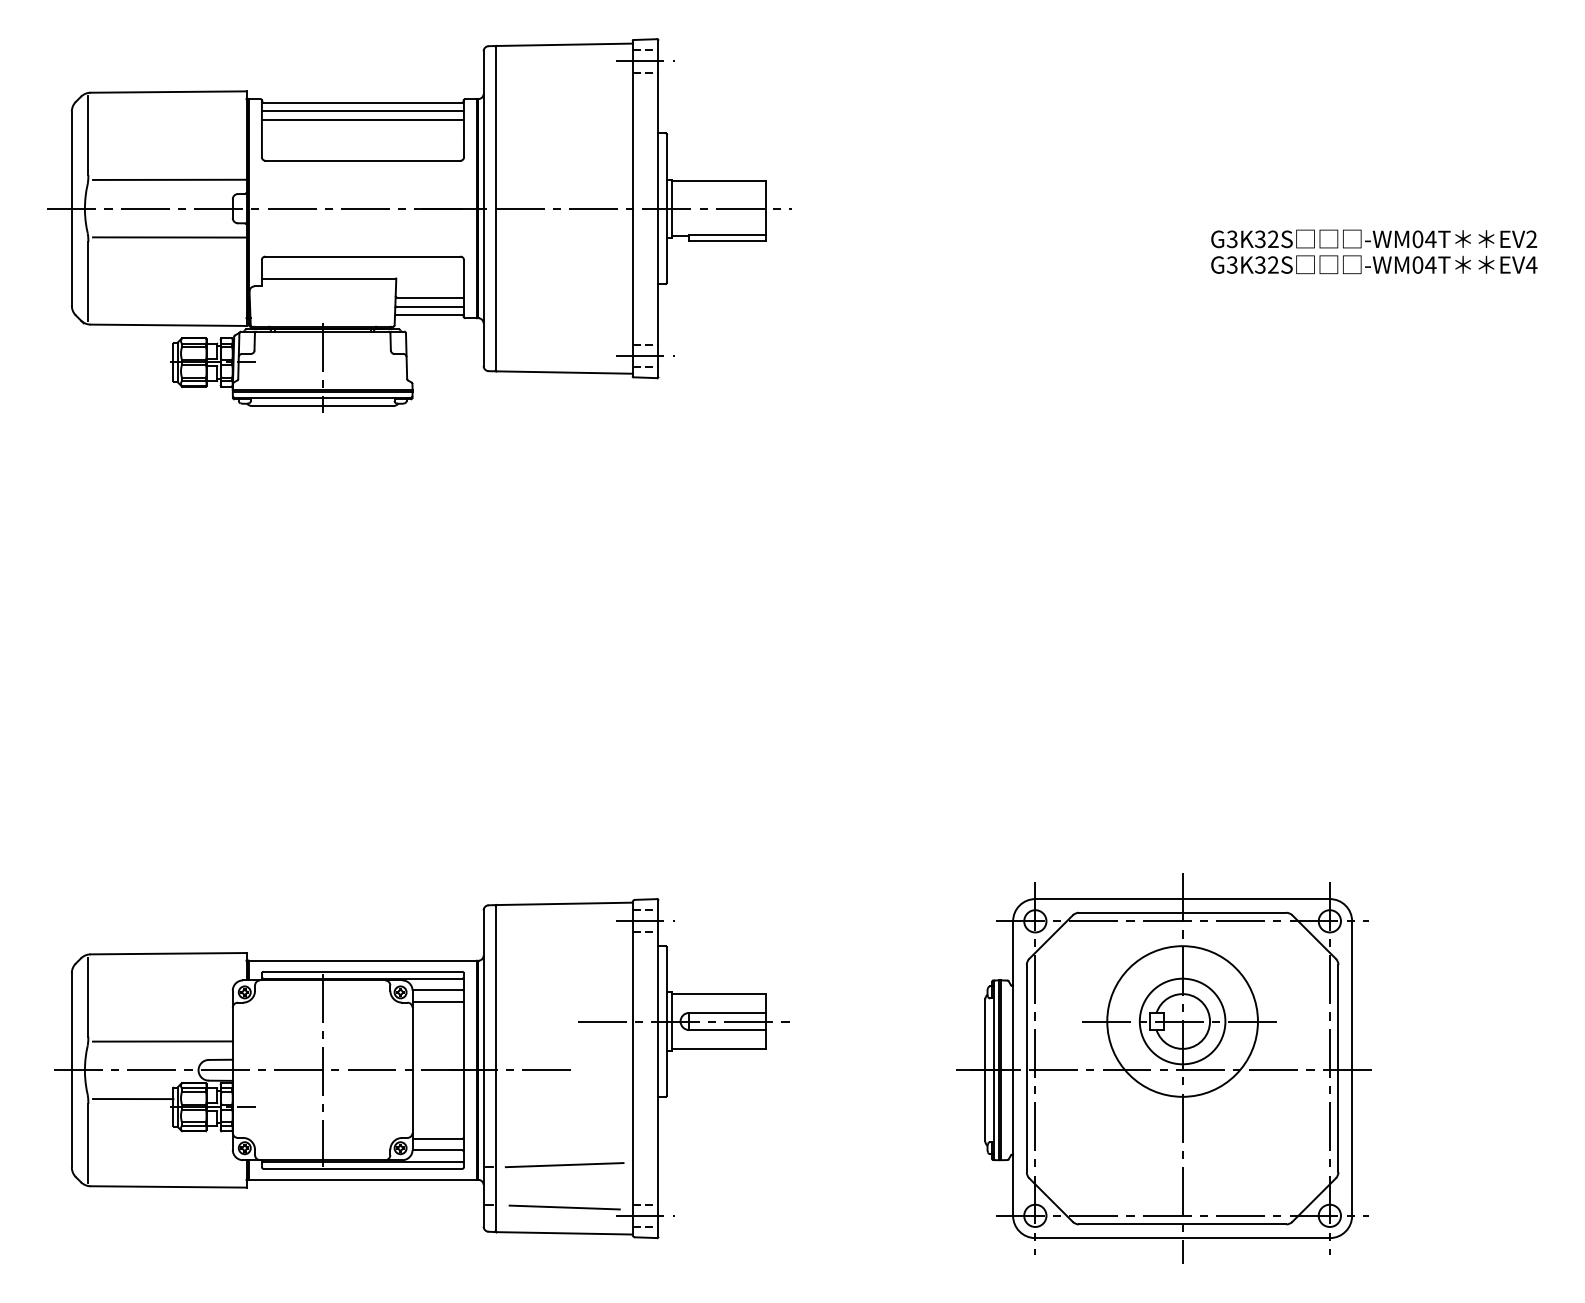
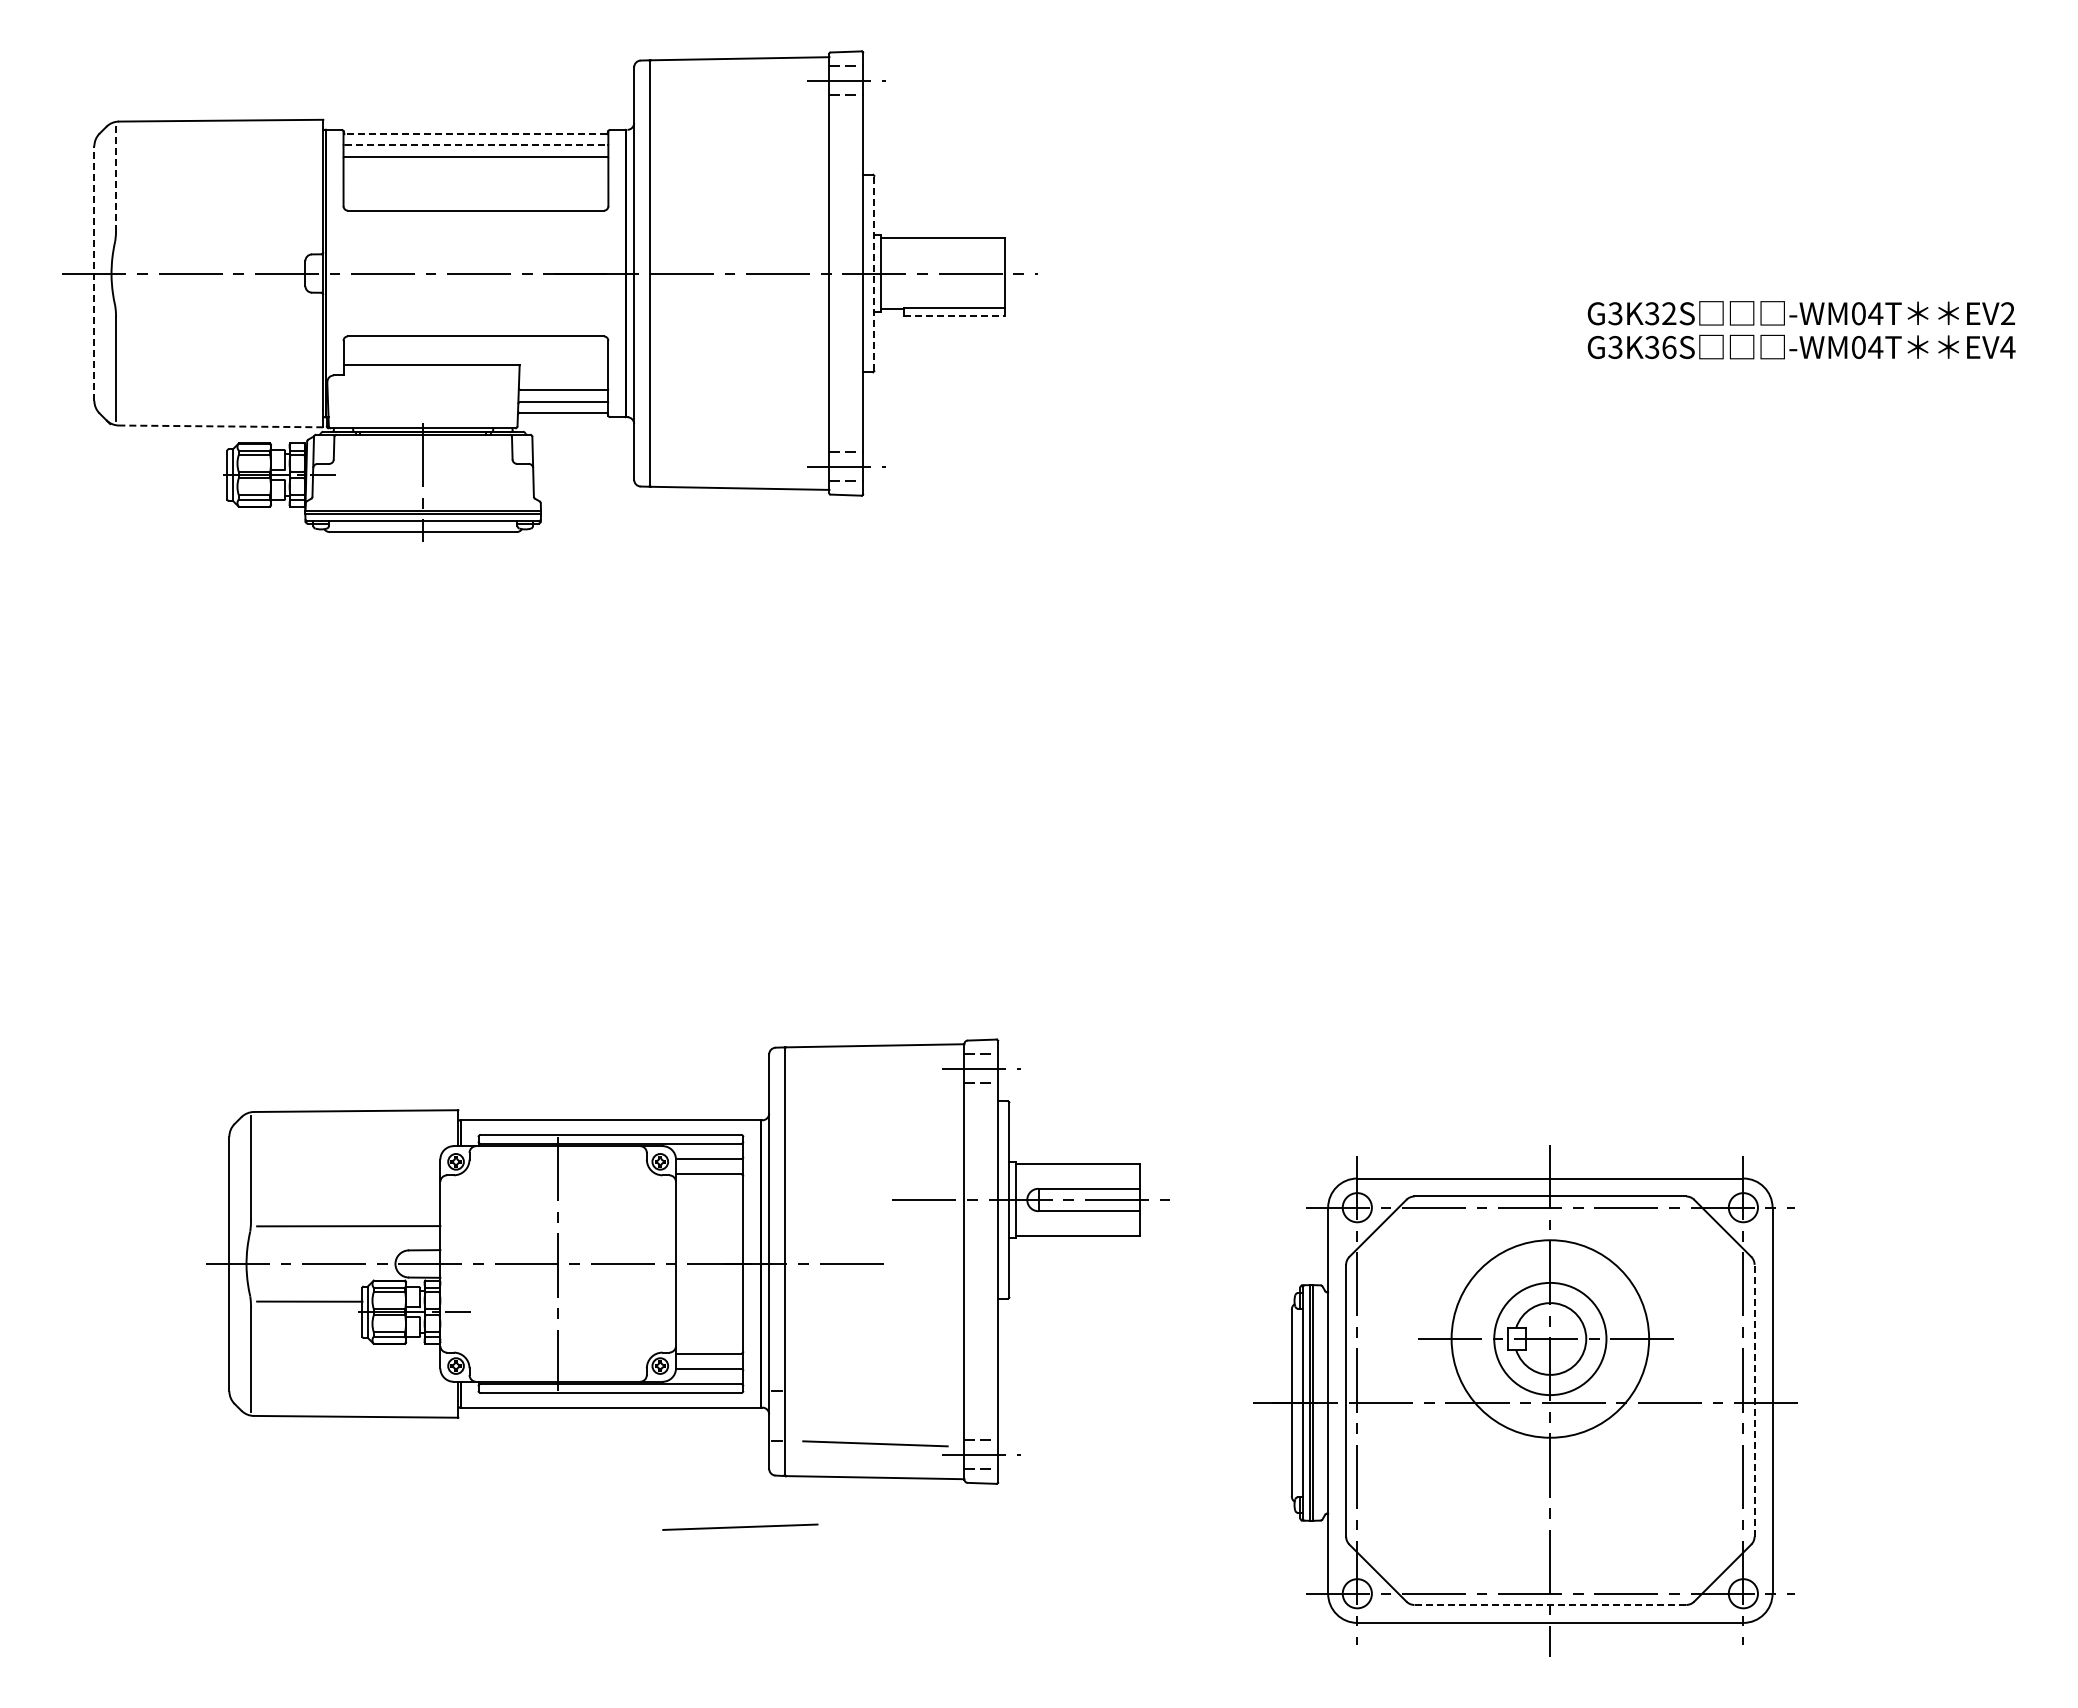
line: (362, 102) -> (475, 134), solid -> dashed
line: (363, 110) -> (476, 145), solid -> dashed
line: (88, 135) -> (116, 177), solid -> dashed
line: (169, 179) -> (222, 235), removed
line: (71, 208) -> (94, 273), solid -> dashed
line: (667, 208) -> (874, 273), solid -> dashed
line: (169, 237) -> (222, 311), removed
line: (728, 241) -> (954, 316), solid -> dashed
text: (1273, 264) -> (1669, 346), G3K32S -> G3K36S
line: (168, 325) -> (220, 426), solid -> dashed
part: (421, 1068) -> (687, 1261), moved
line: (1338, 1068) -> (1754, 1400), solid -> dashed
line: (1182, 1224) -> (1550, 1604), solid -> dashed

